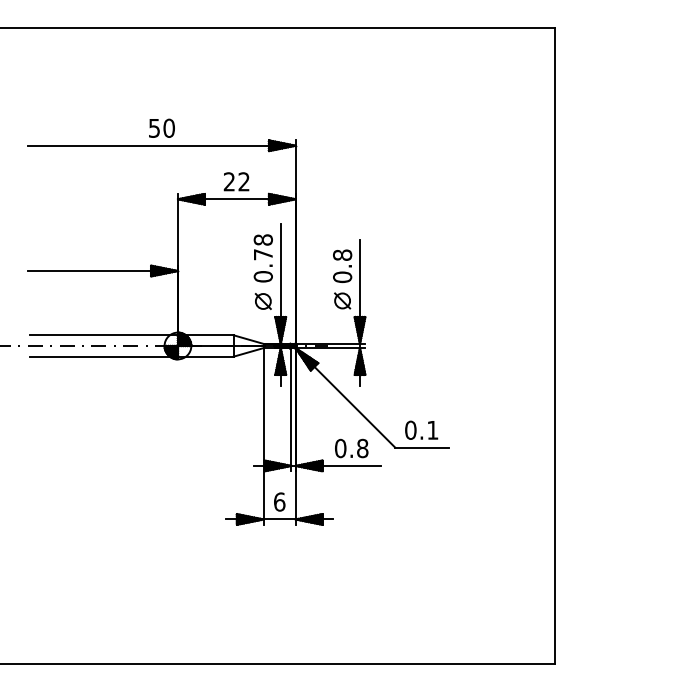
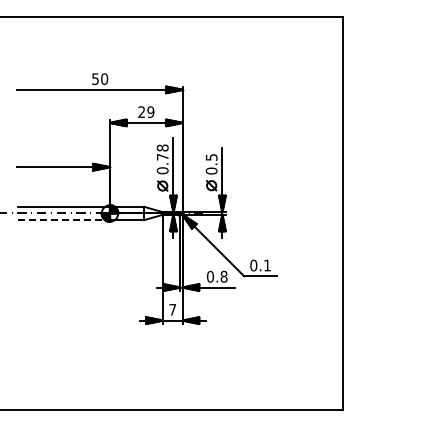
text: (243, 182) -> (150, 112), 22 -> 29
text: (342, 255) -> (211, 157), 0.8 -> 0.5
line: (104, 357) -> (64, 220), solid -> dashed
text: (279, 501) -> (172, 309), 6 -> 7

